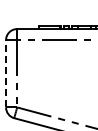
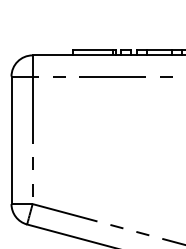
line: (6, 73) -> (12, 139), dashed -> solid

